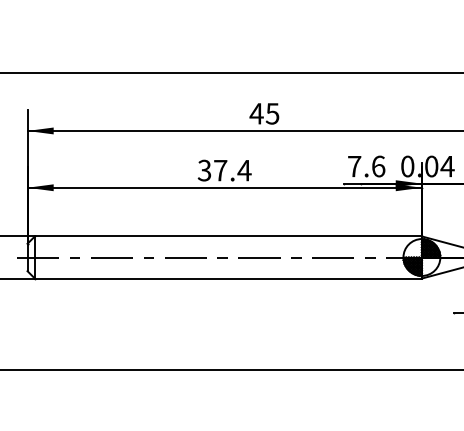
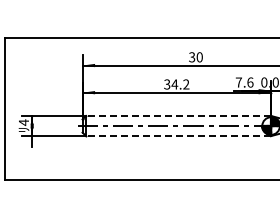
text: (263, 114) -> (195, 57), 45 -> 30
text: (232, 170) -> (180, 84), 37.4 -> 34.2
line: (228, 235) -> (178, 115), solid -> dashed
line: (228, 279) -> (178, 136), solid -> dashed

